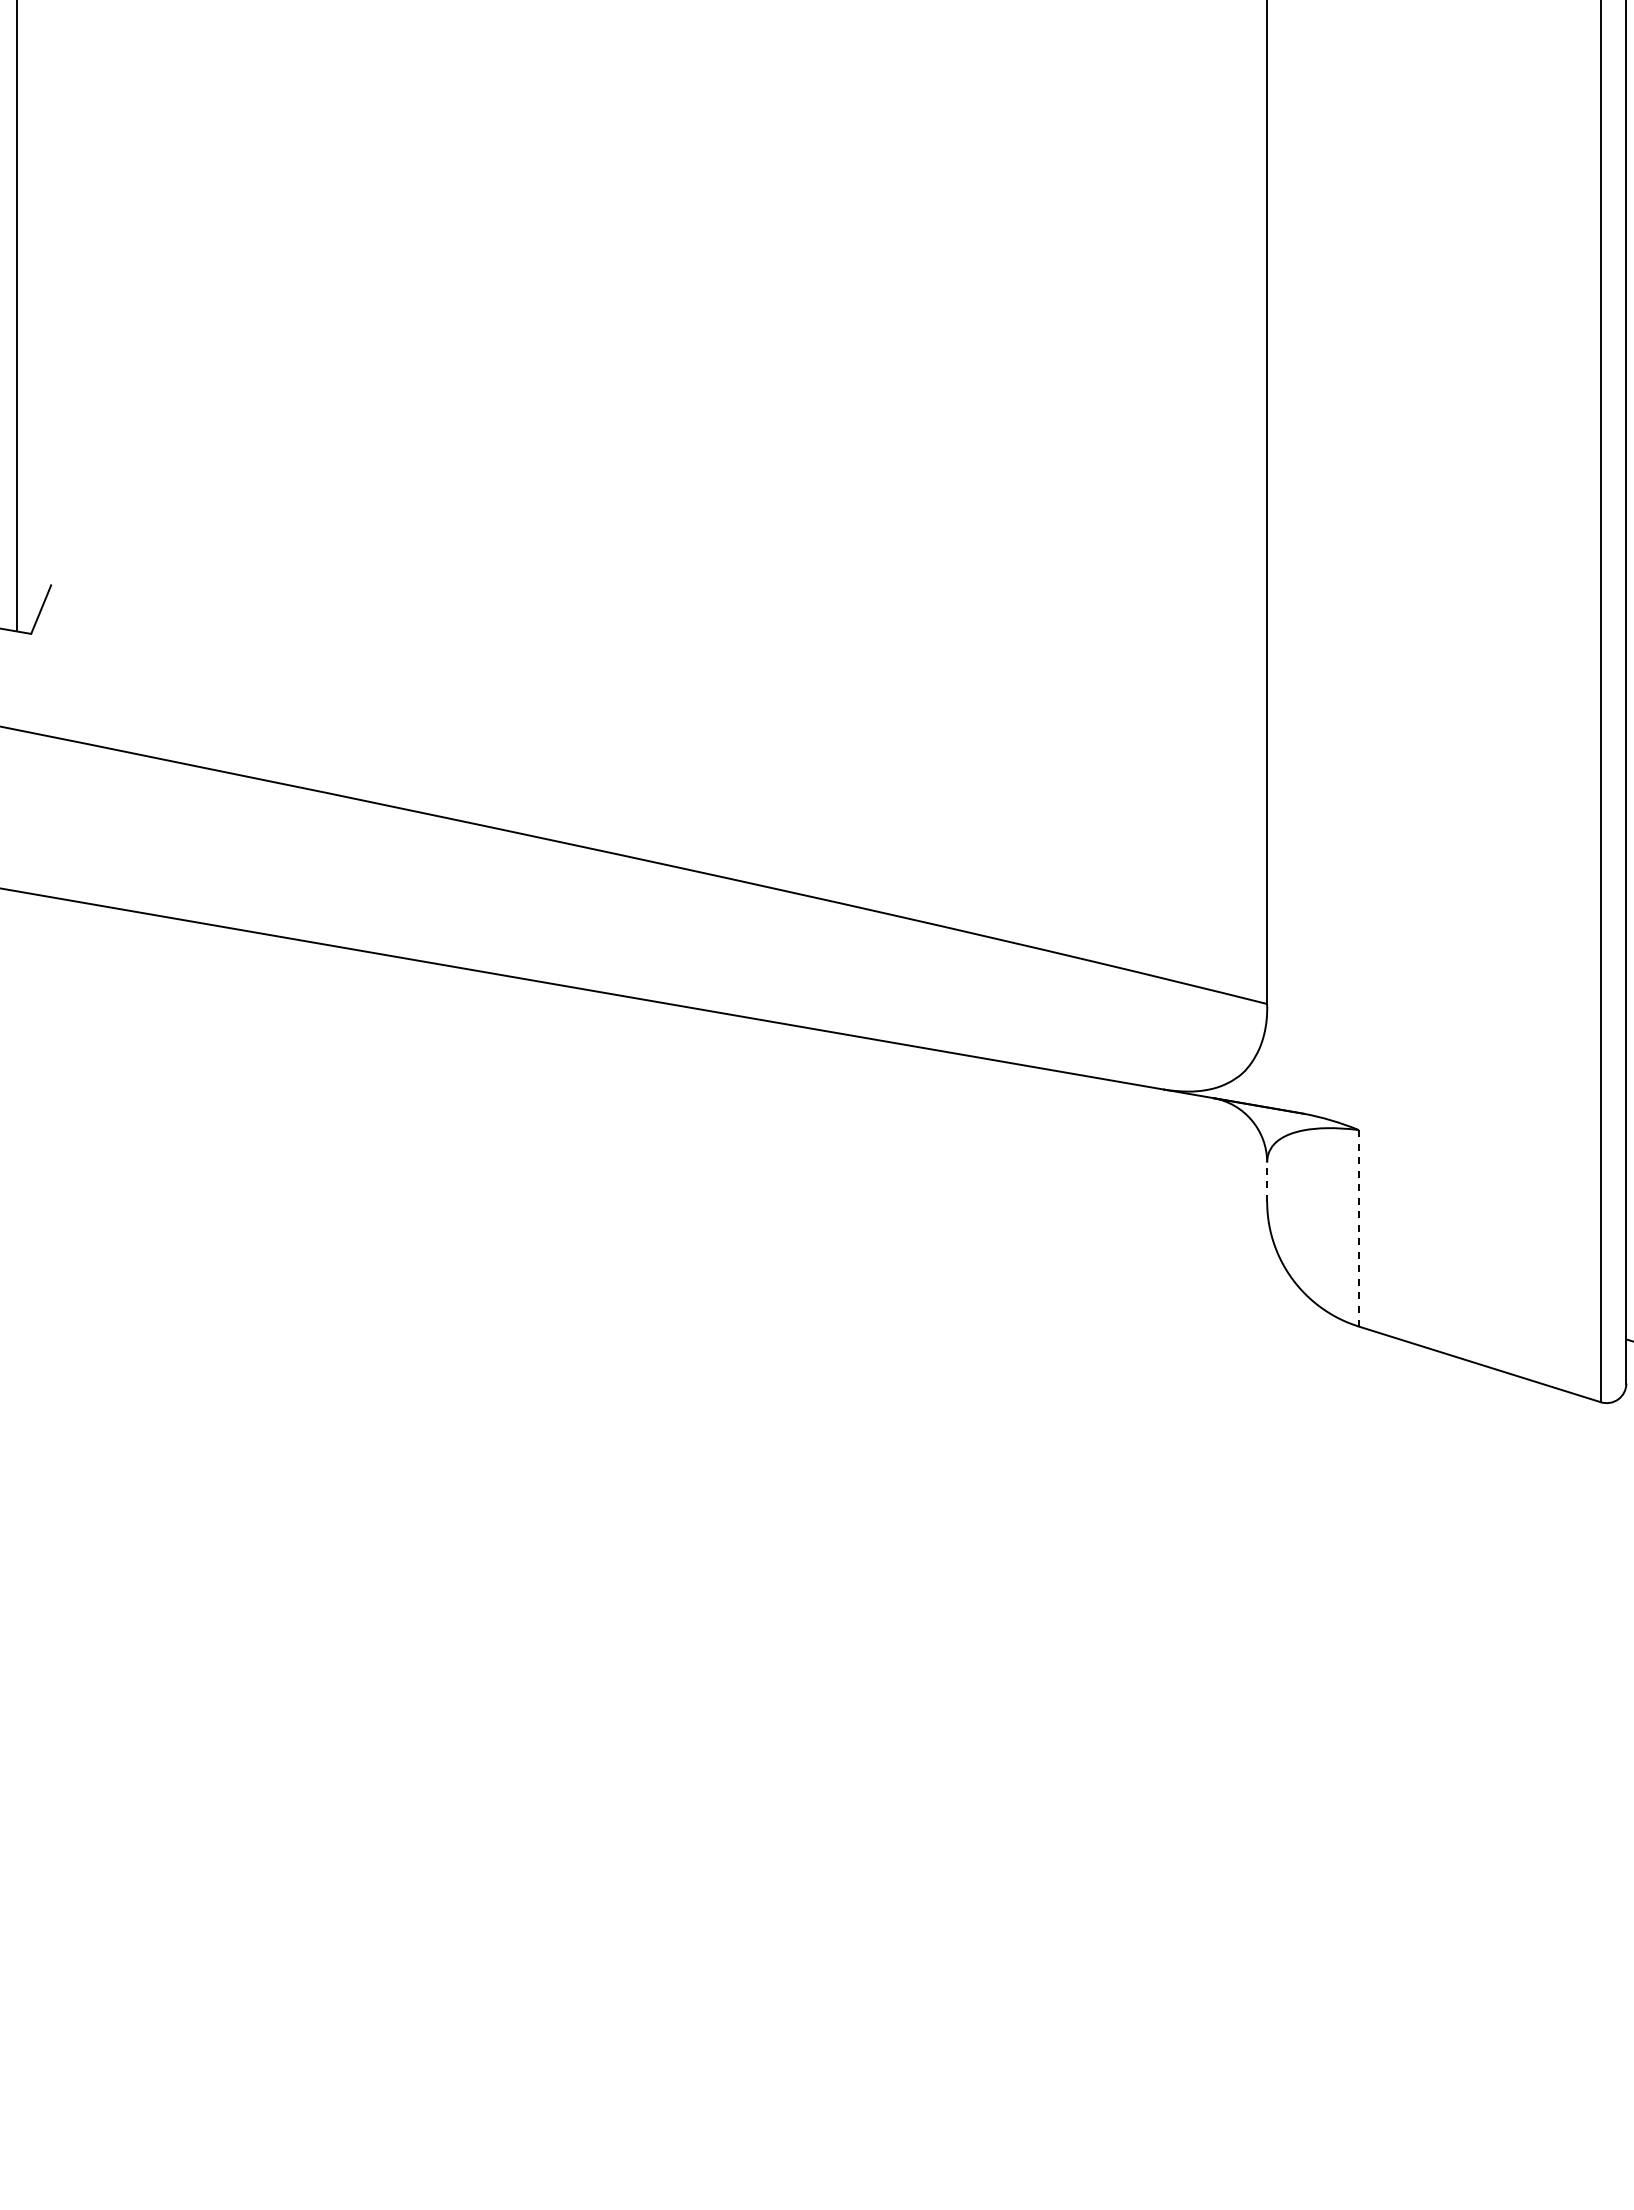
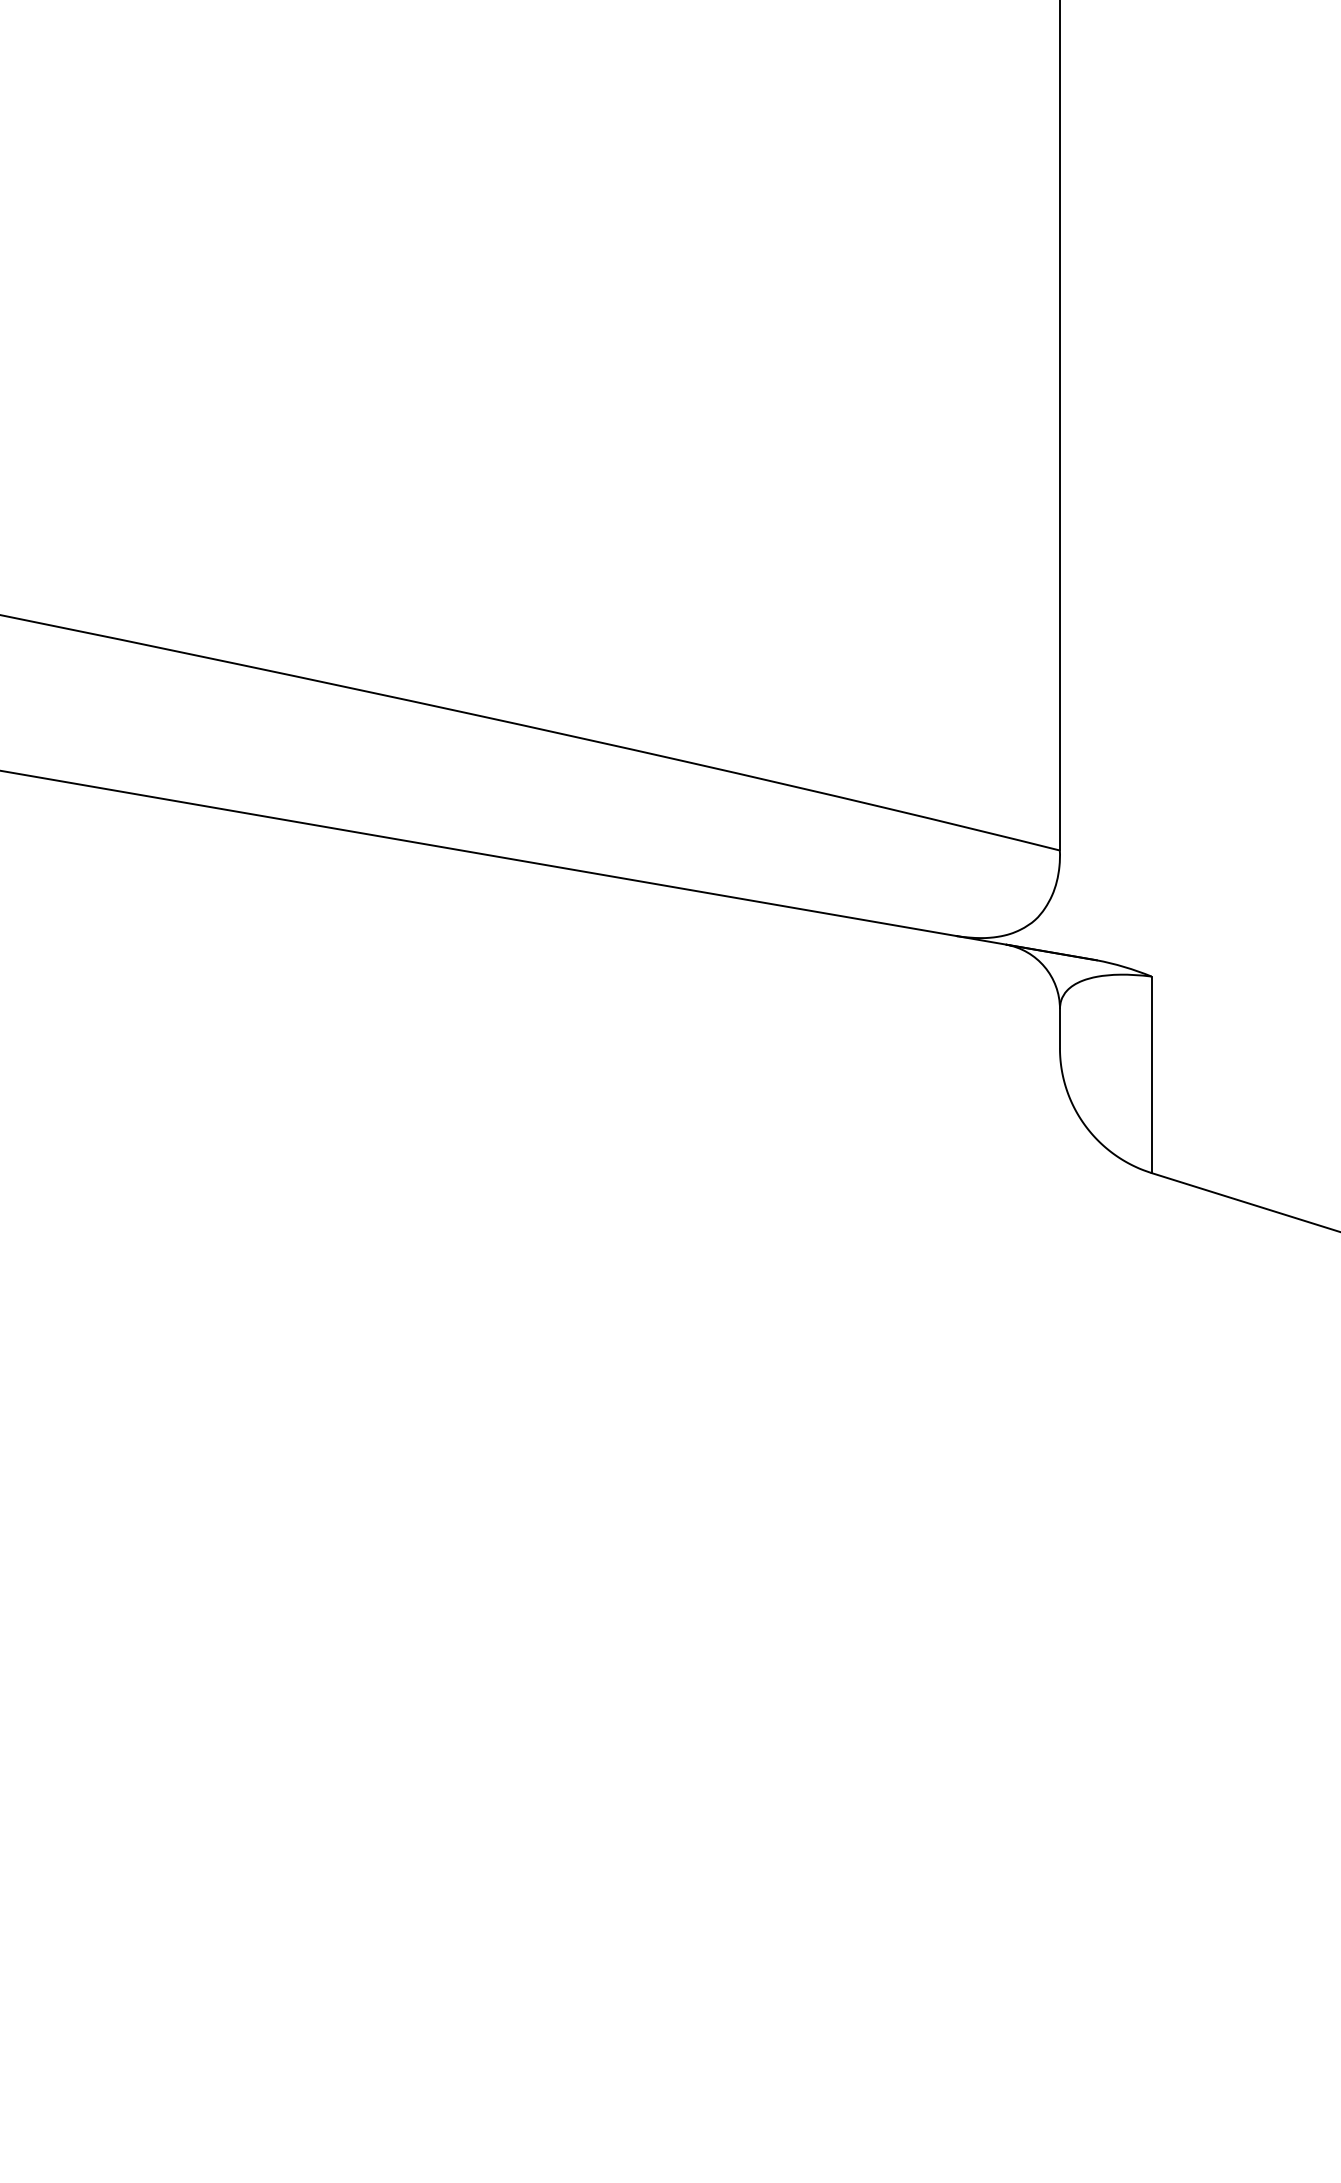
line: (1267, 1182) -> (1060, 1029), dashed -> solid
line: (1358, 1228) -> (1151, 1075), dashed -> solid

